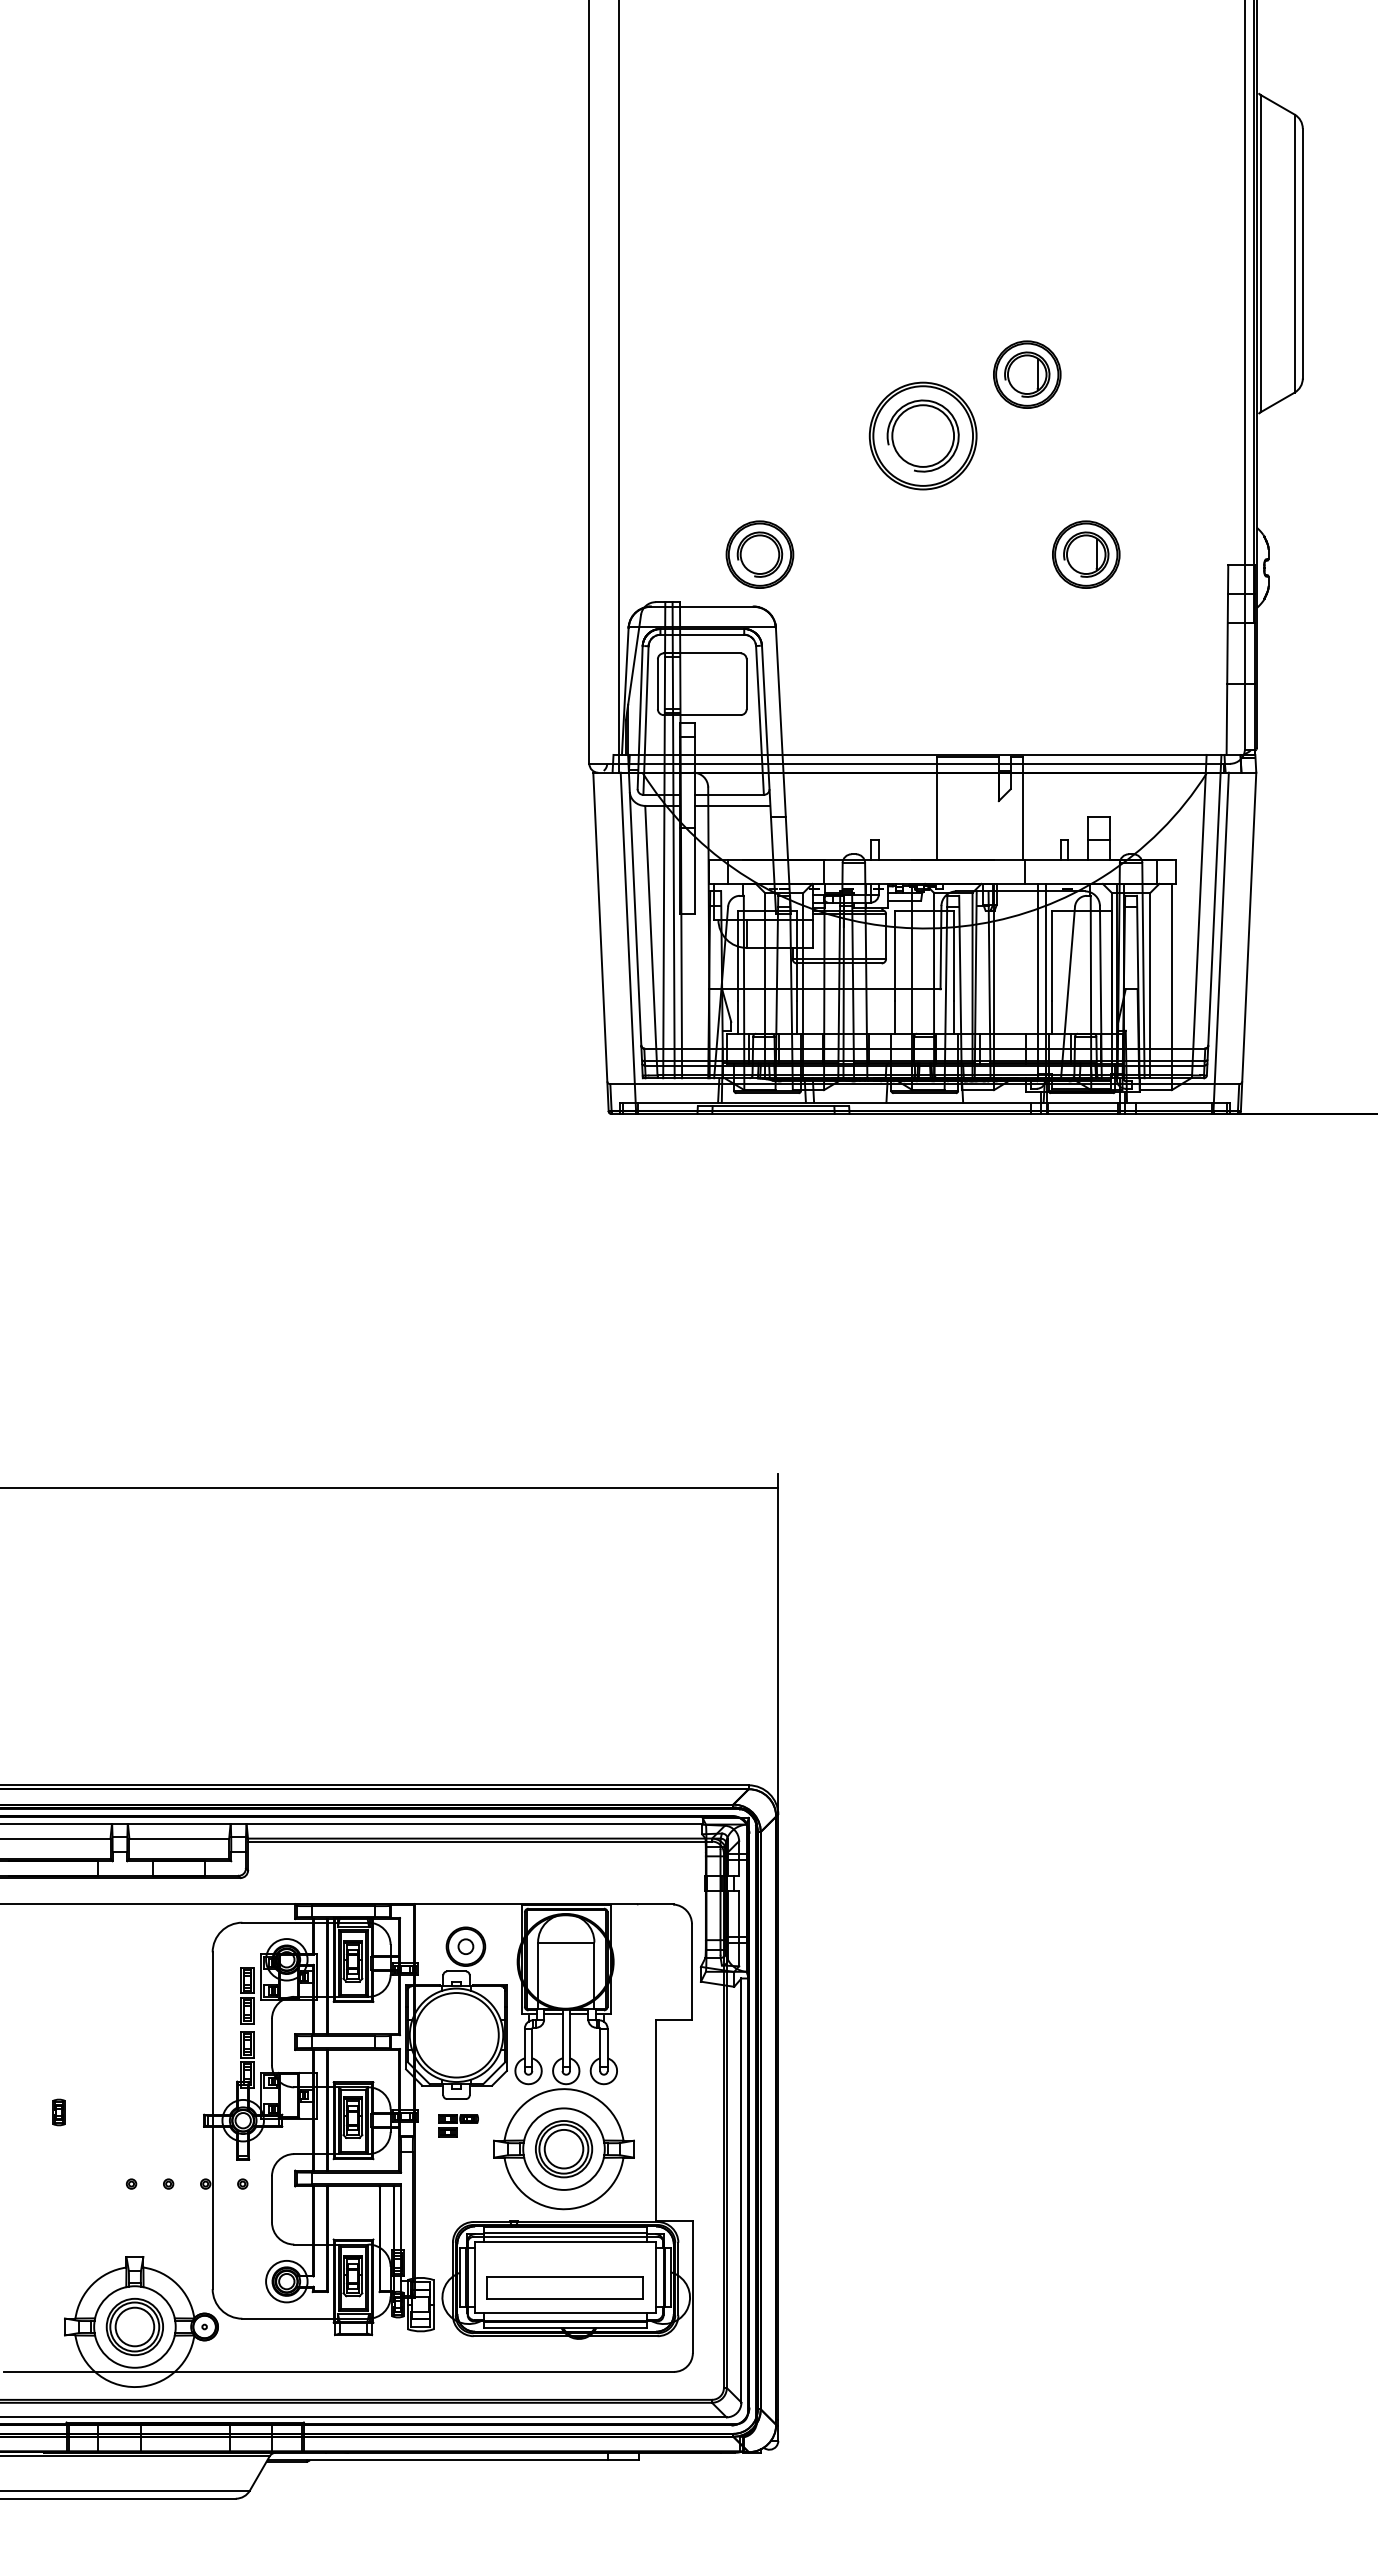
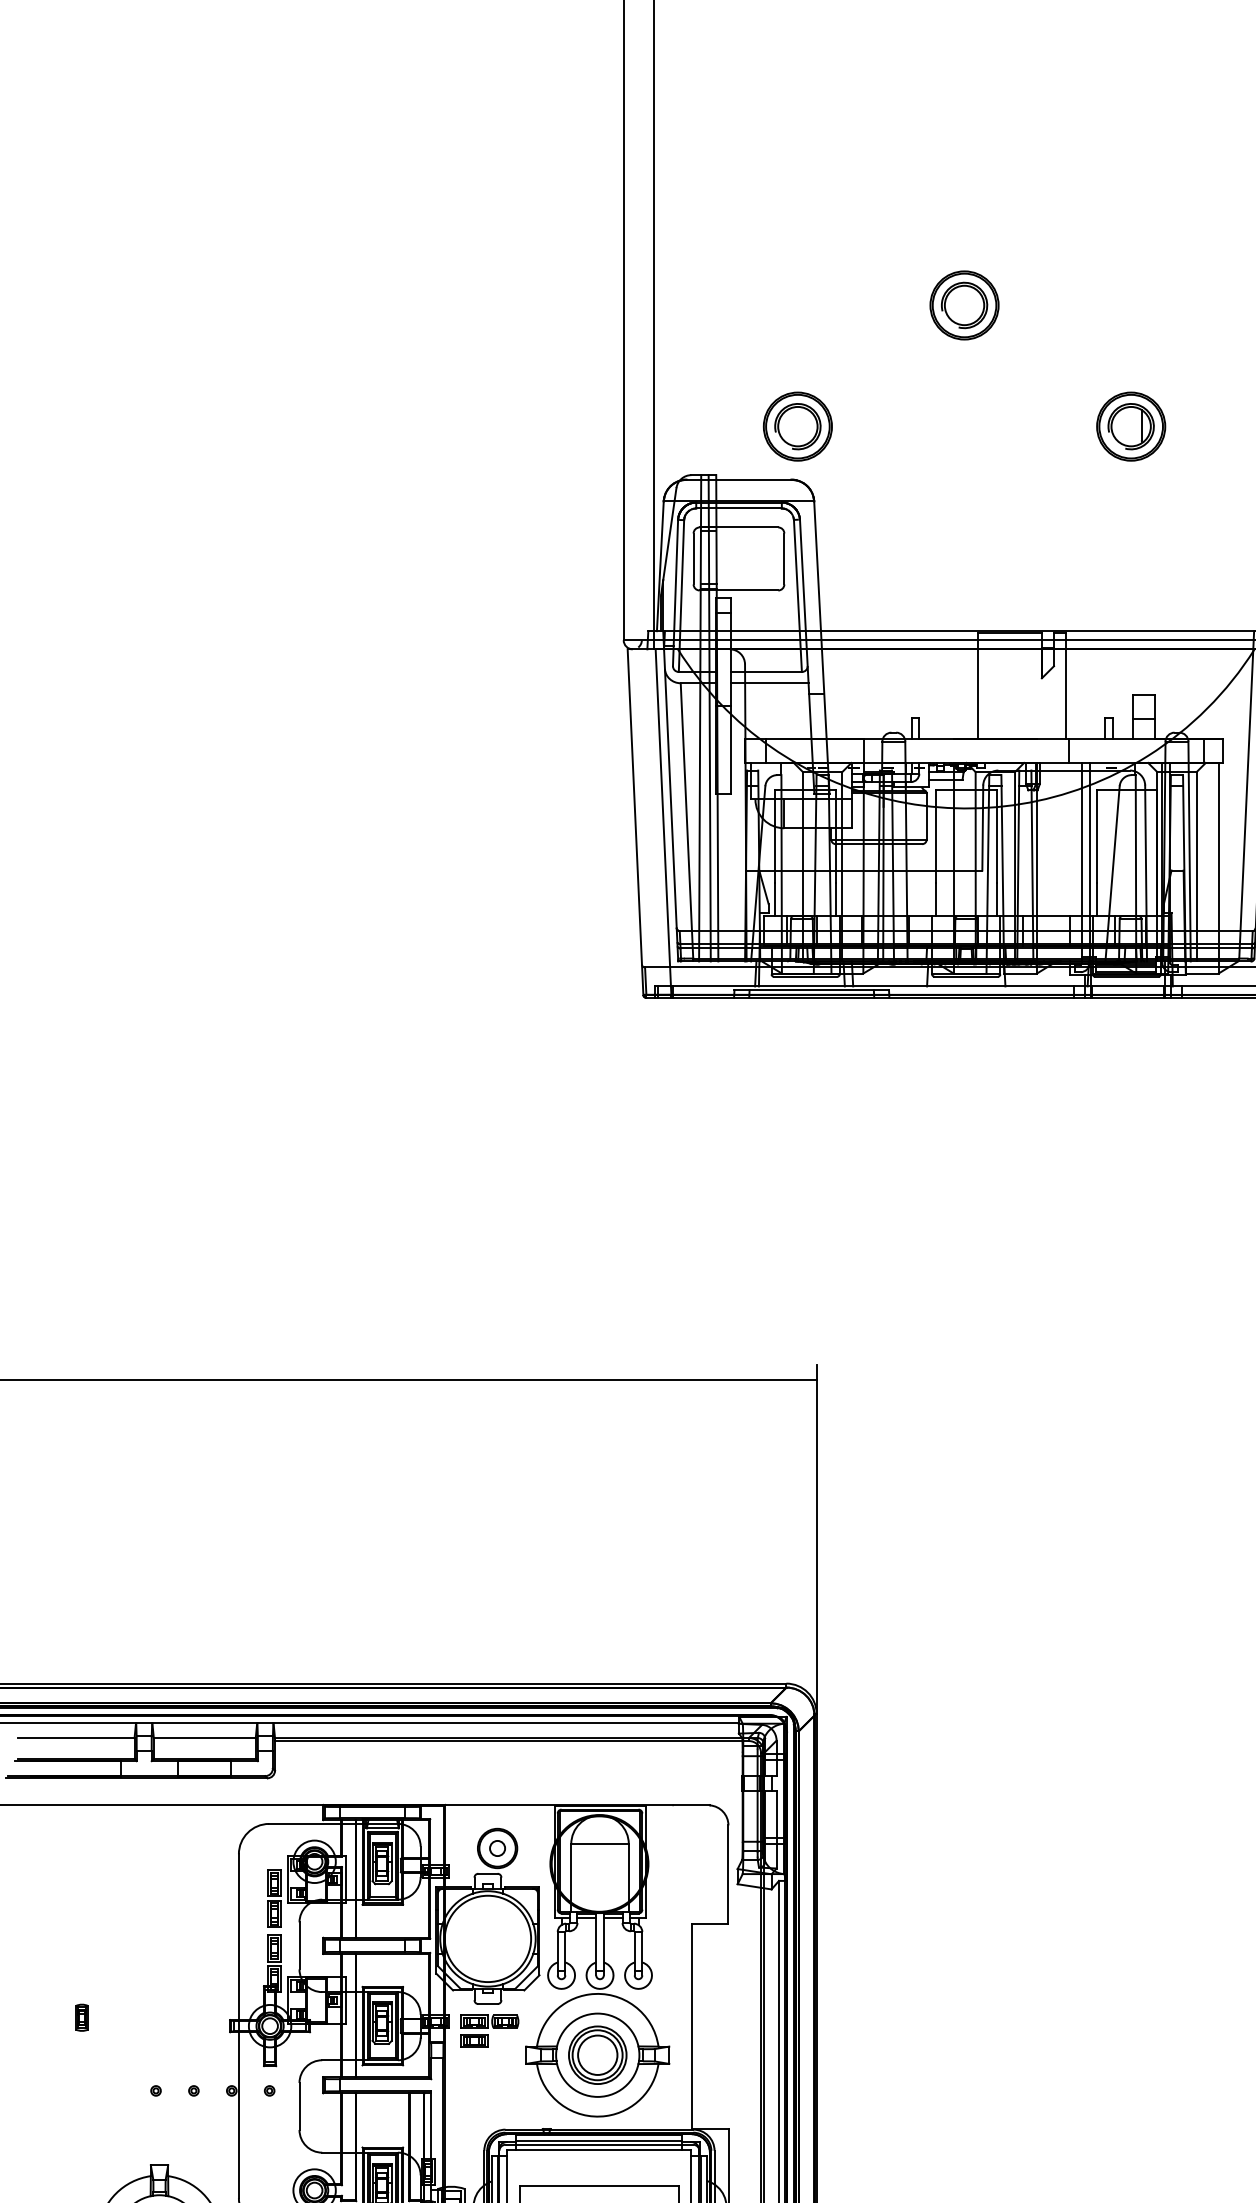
part: (1027, 374) -> (1071, 242), removed
part: (922, 435) -> (963, 304), size x0.62
part: (458, 2125) -> (489, 2031), size x1.43

